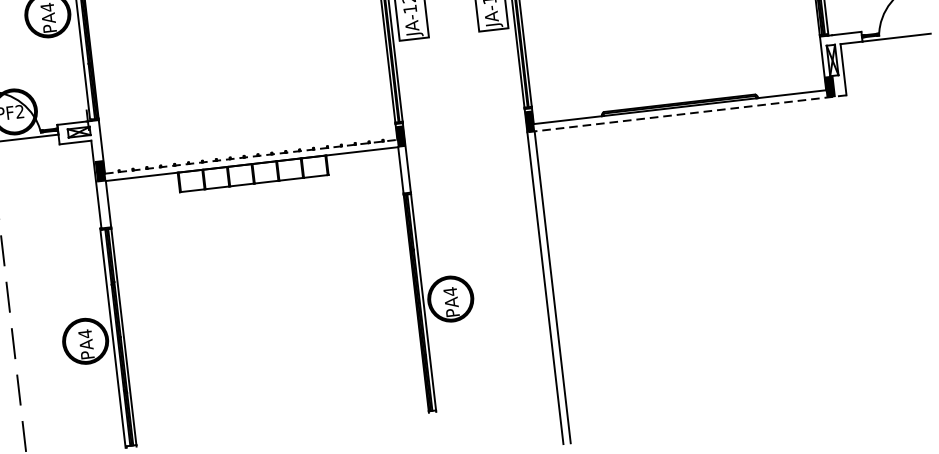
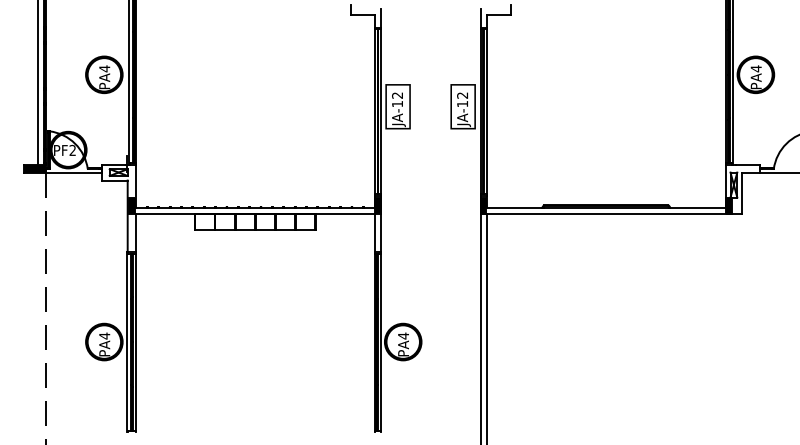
line: (687, 113) -> (611, 214), dashed -> solid
line: (251, 156) -> (255, 208), dashed -> solid

